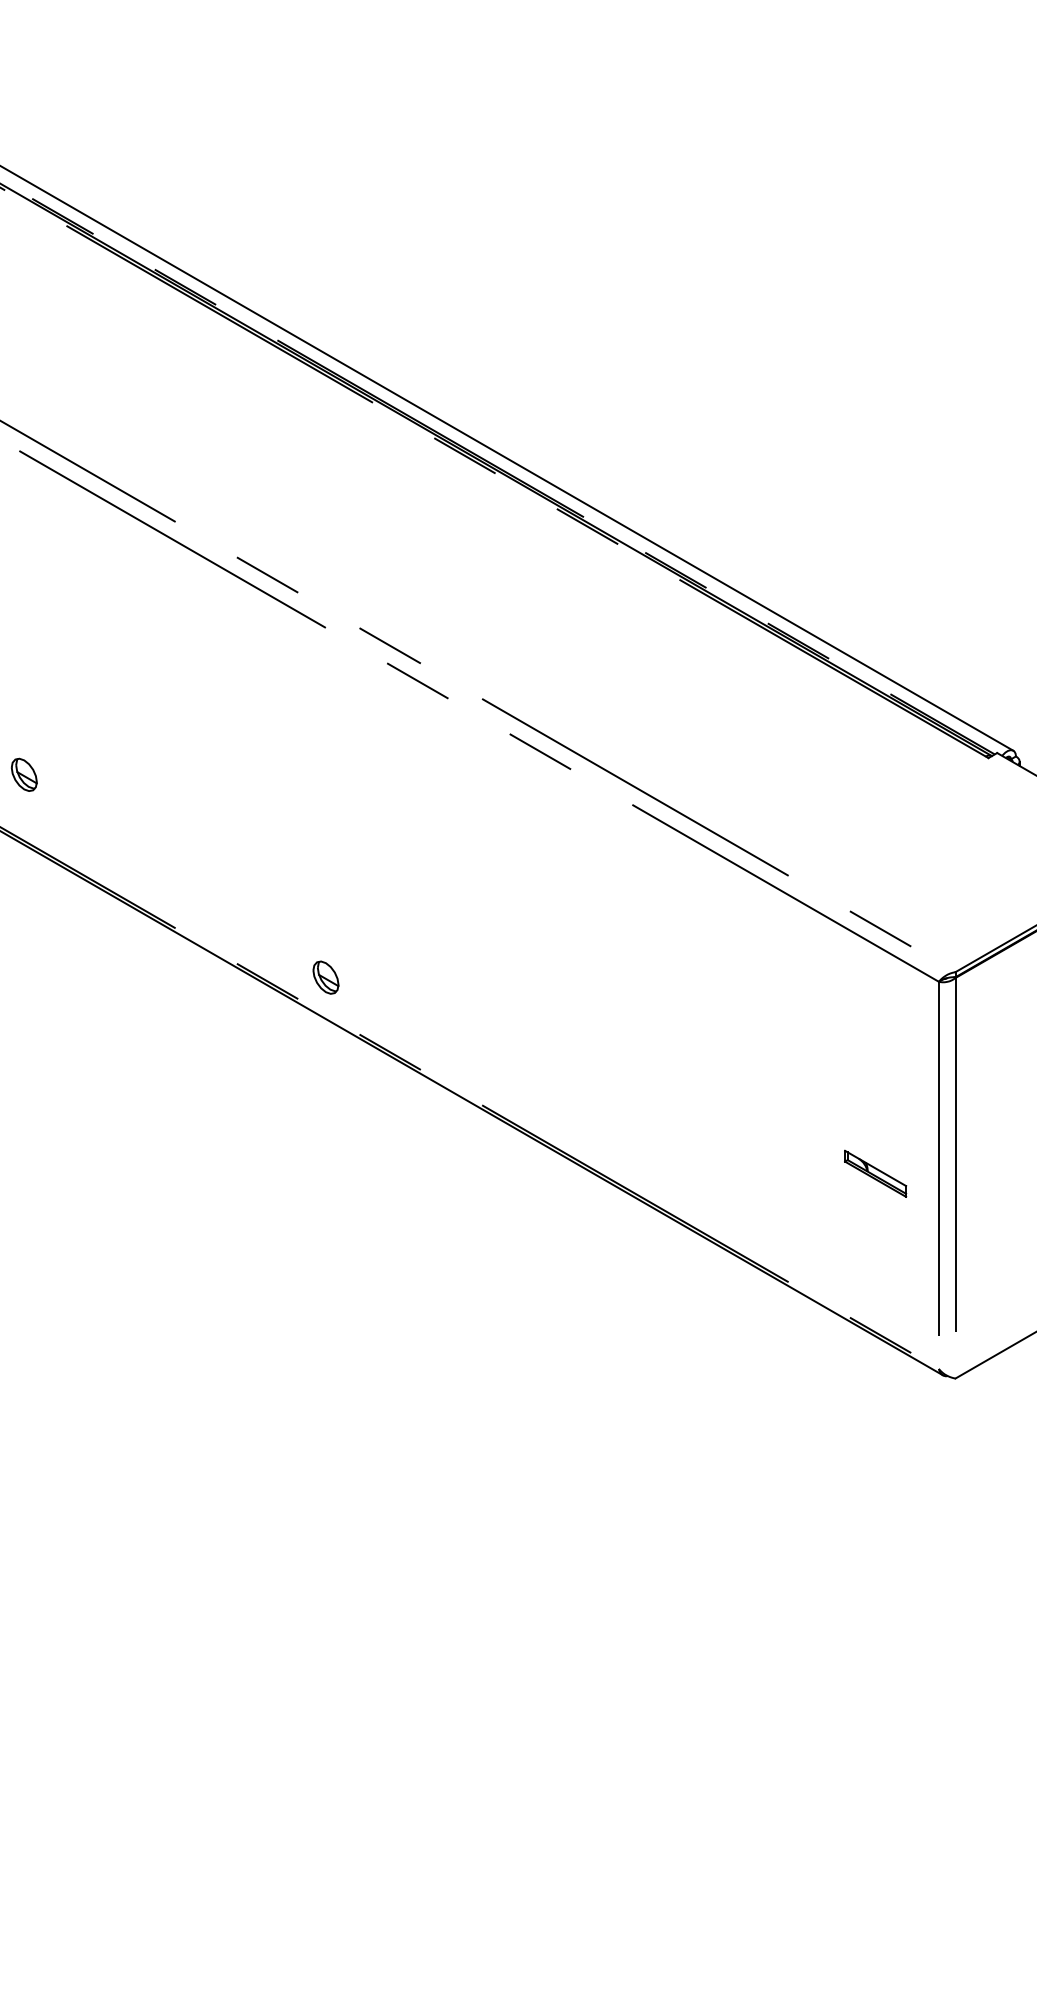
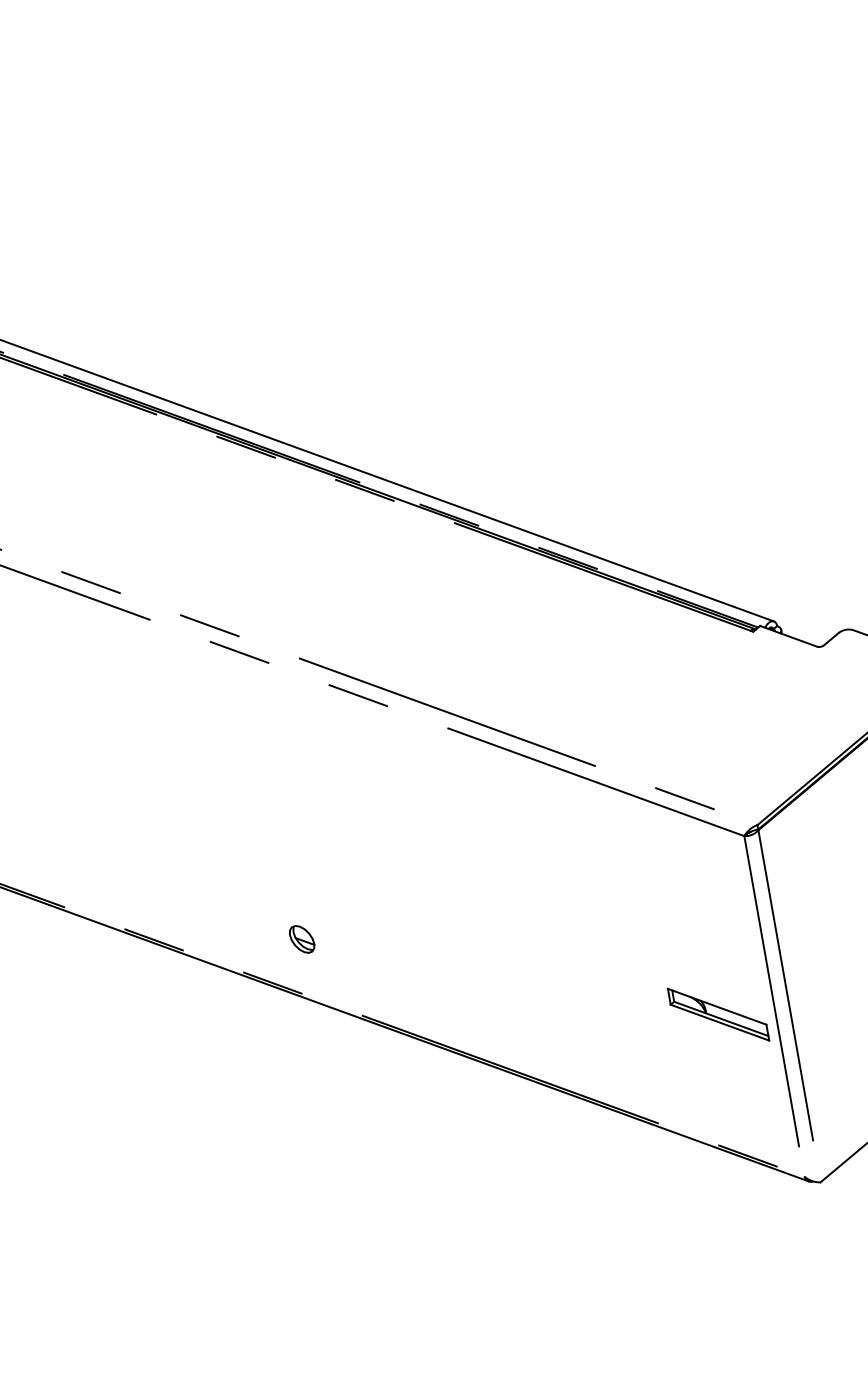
part: (325, 977) -> (301, 939), moved
part: (875, 1173) -> (718, 1014), size x1.67

